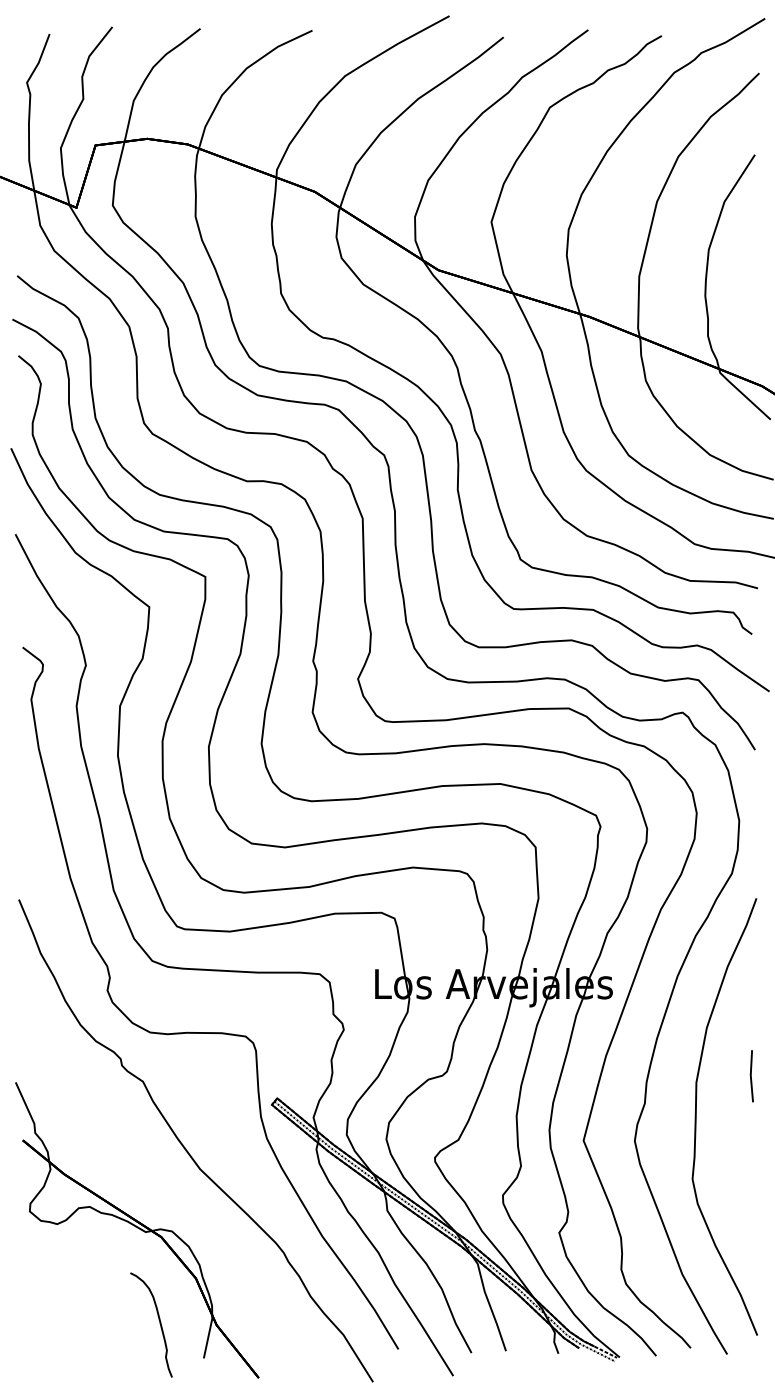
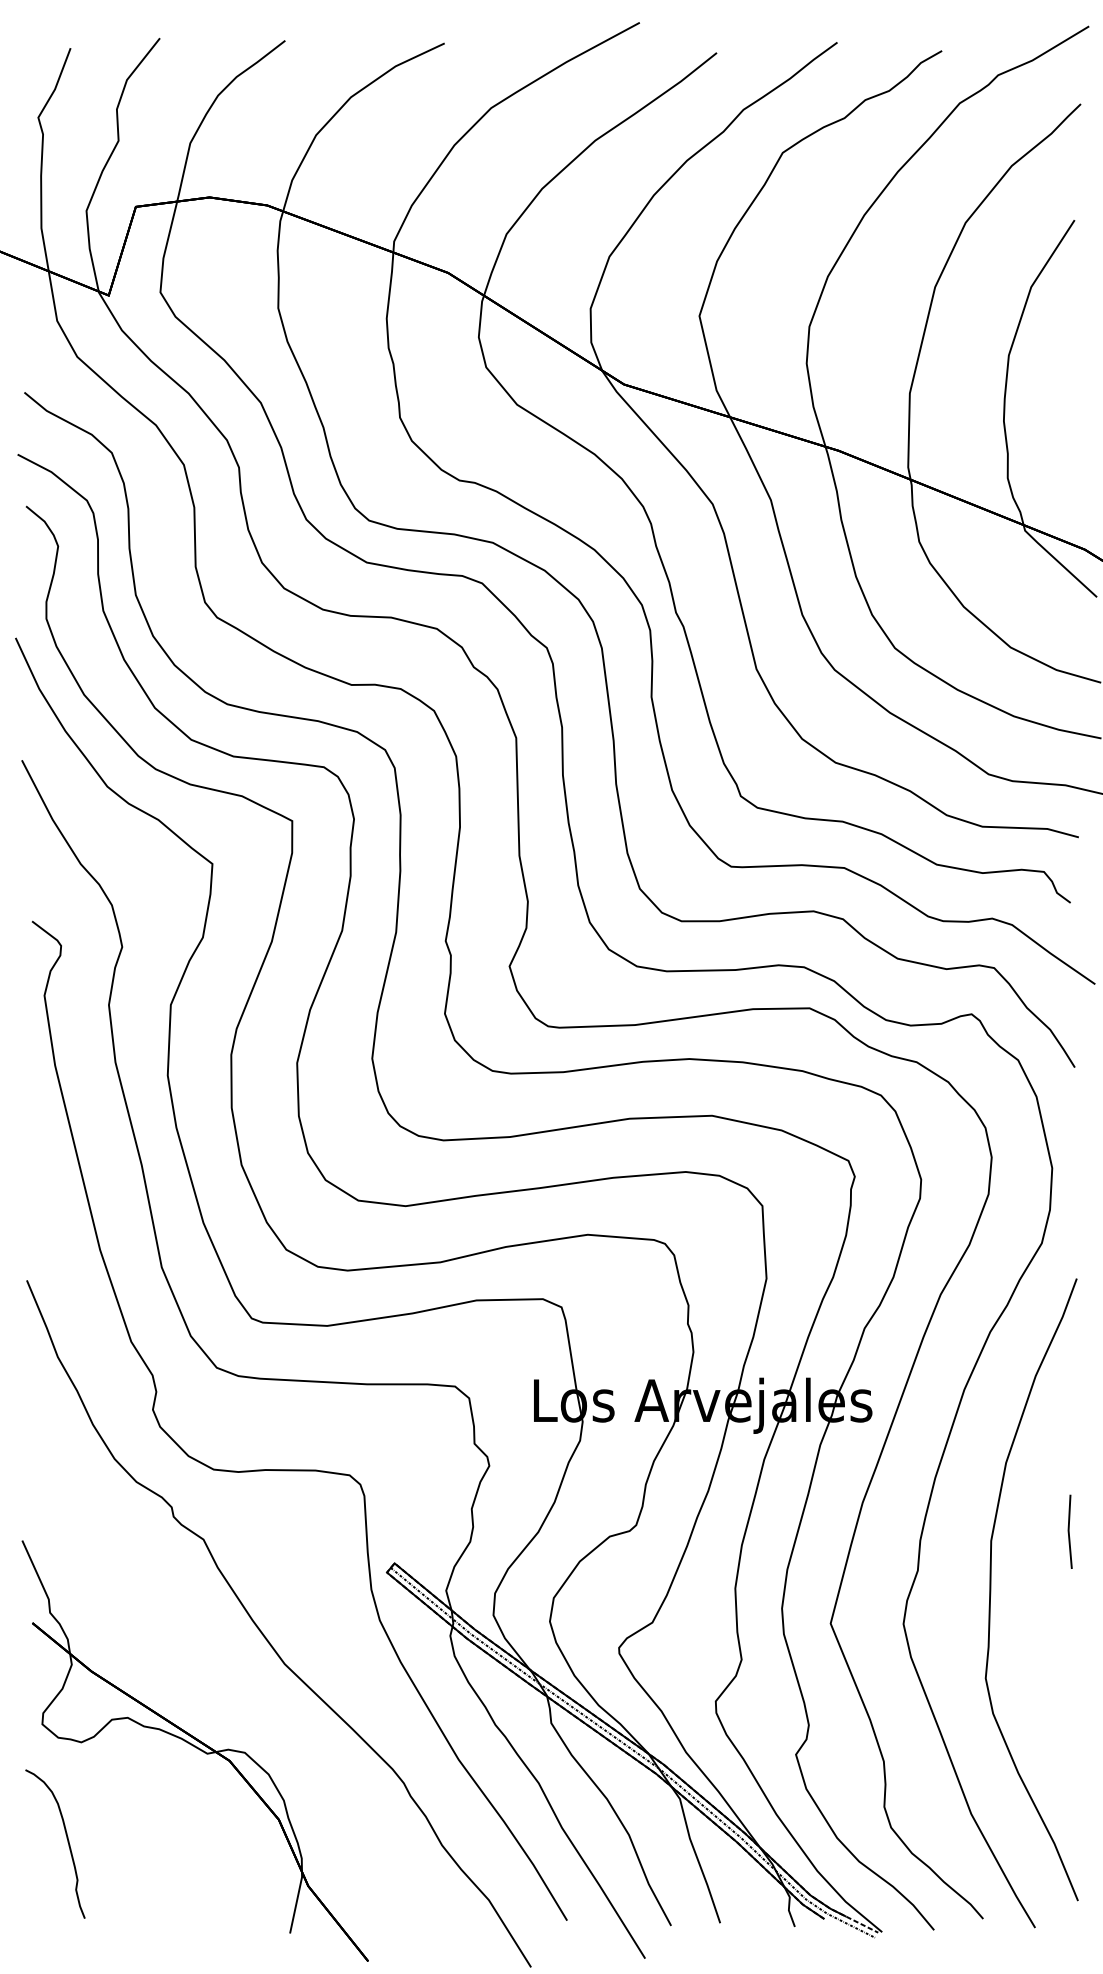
curve: (159, 1323) -> (67, 1842), moved

